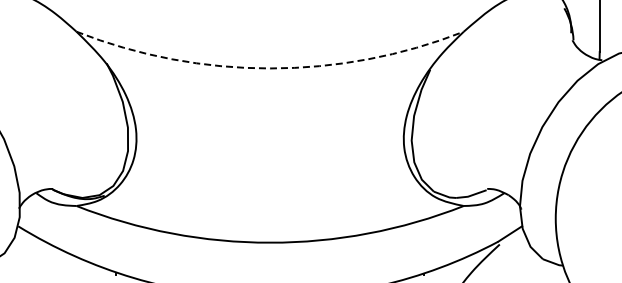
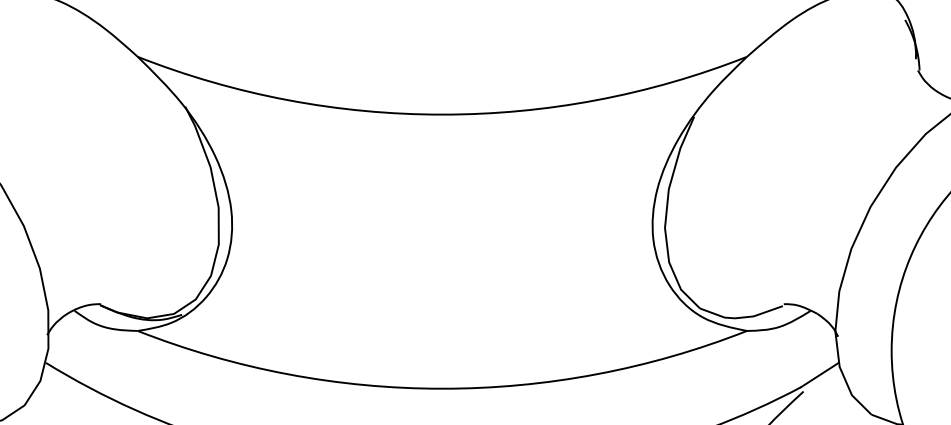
arc: (270, 68) -> (442, 114), dashed -> solid

